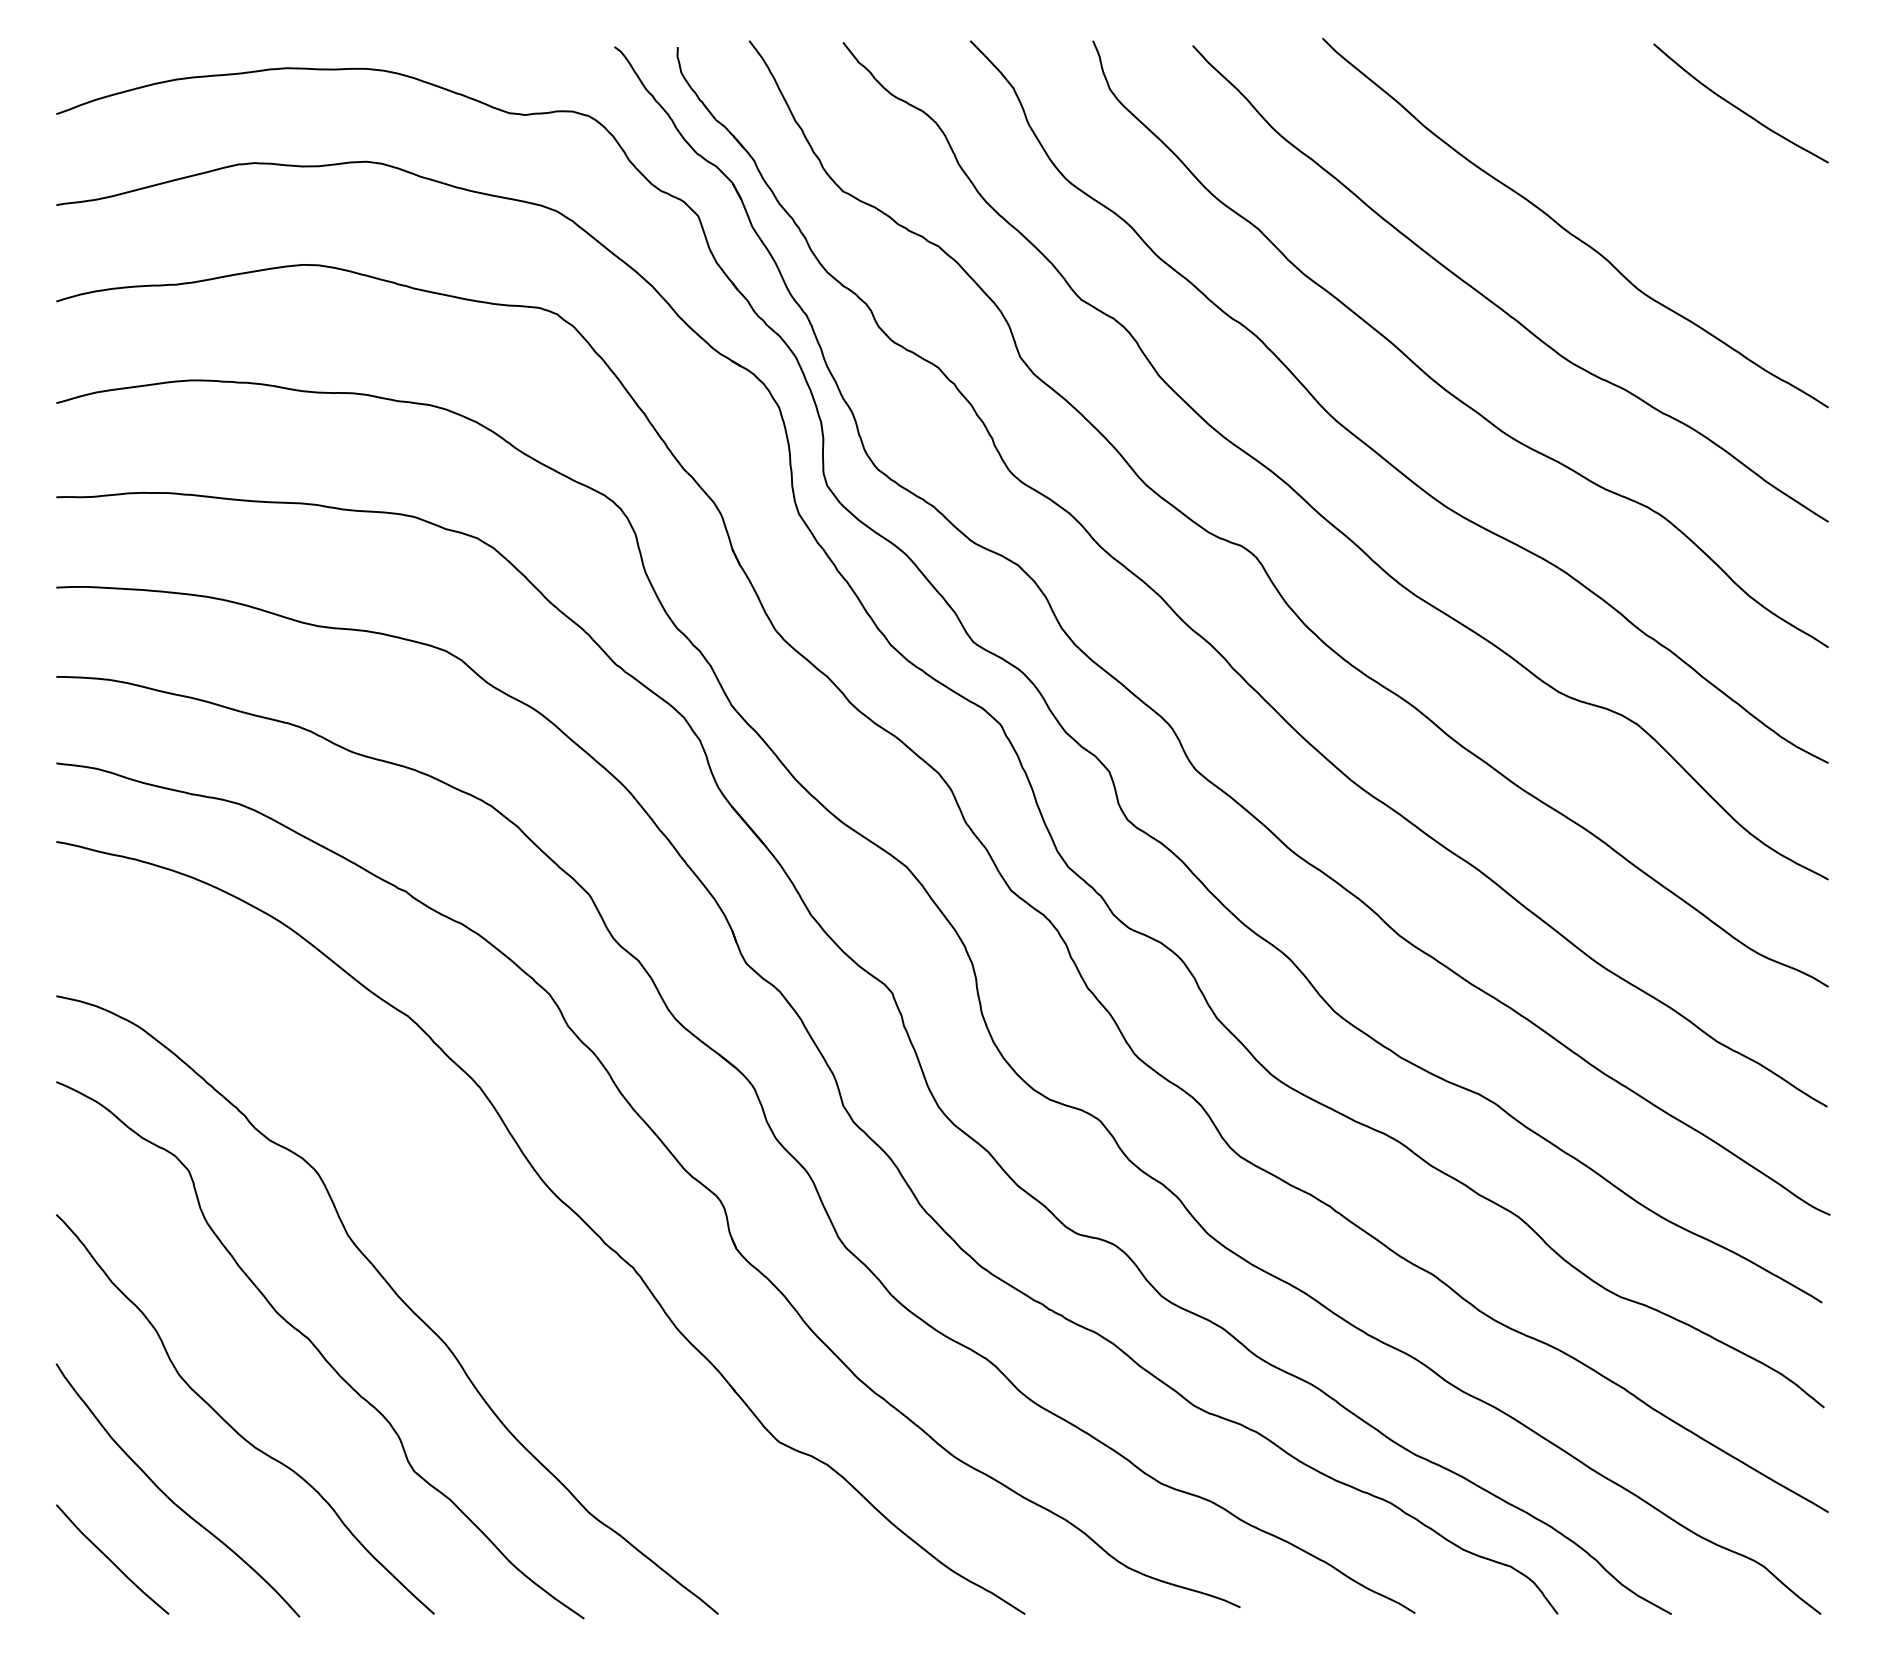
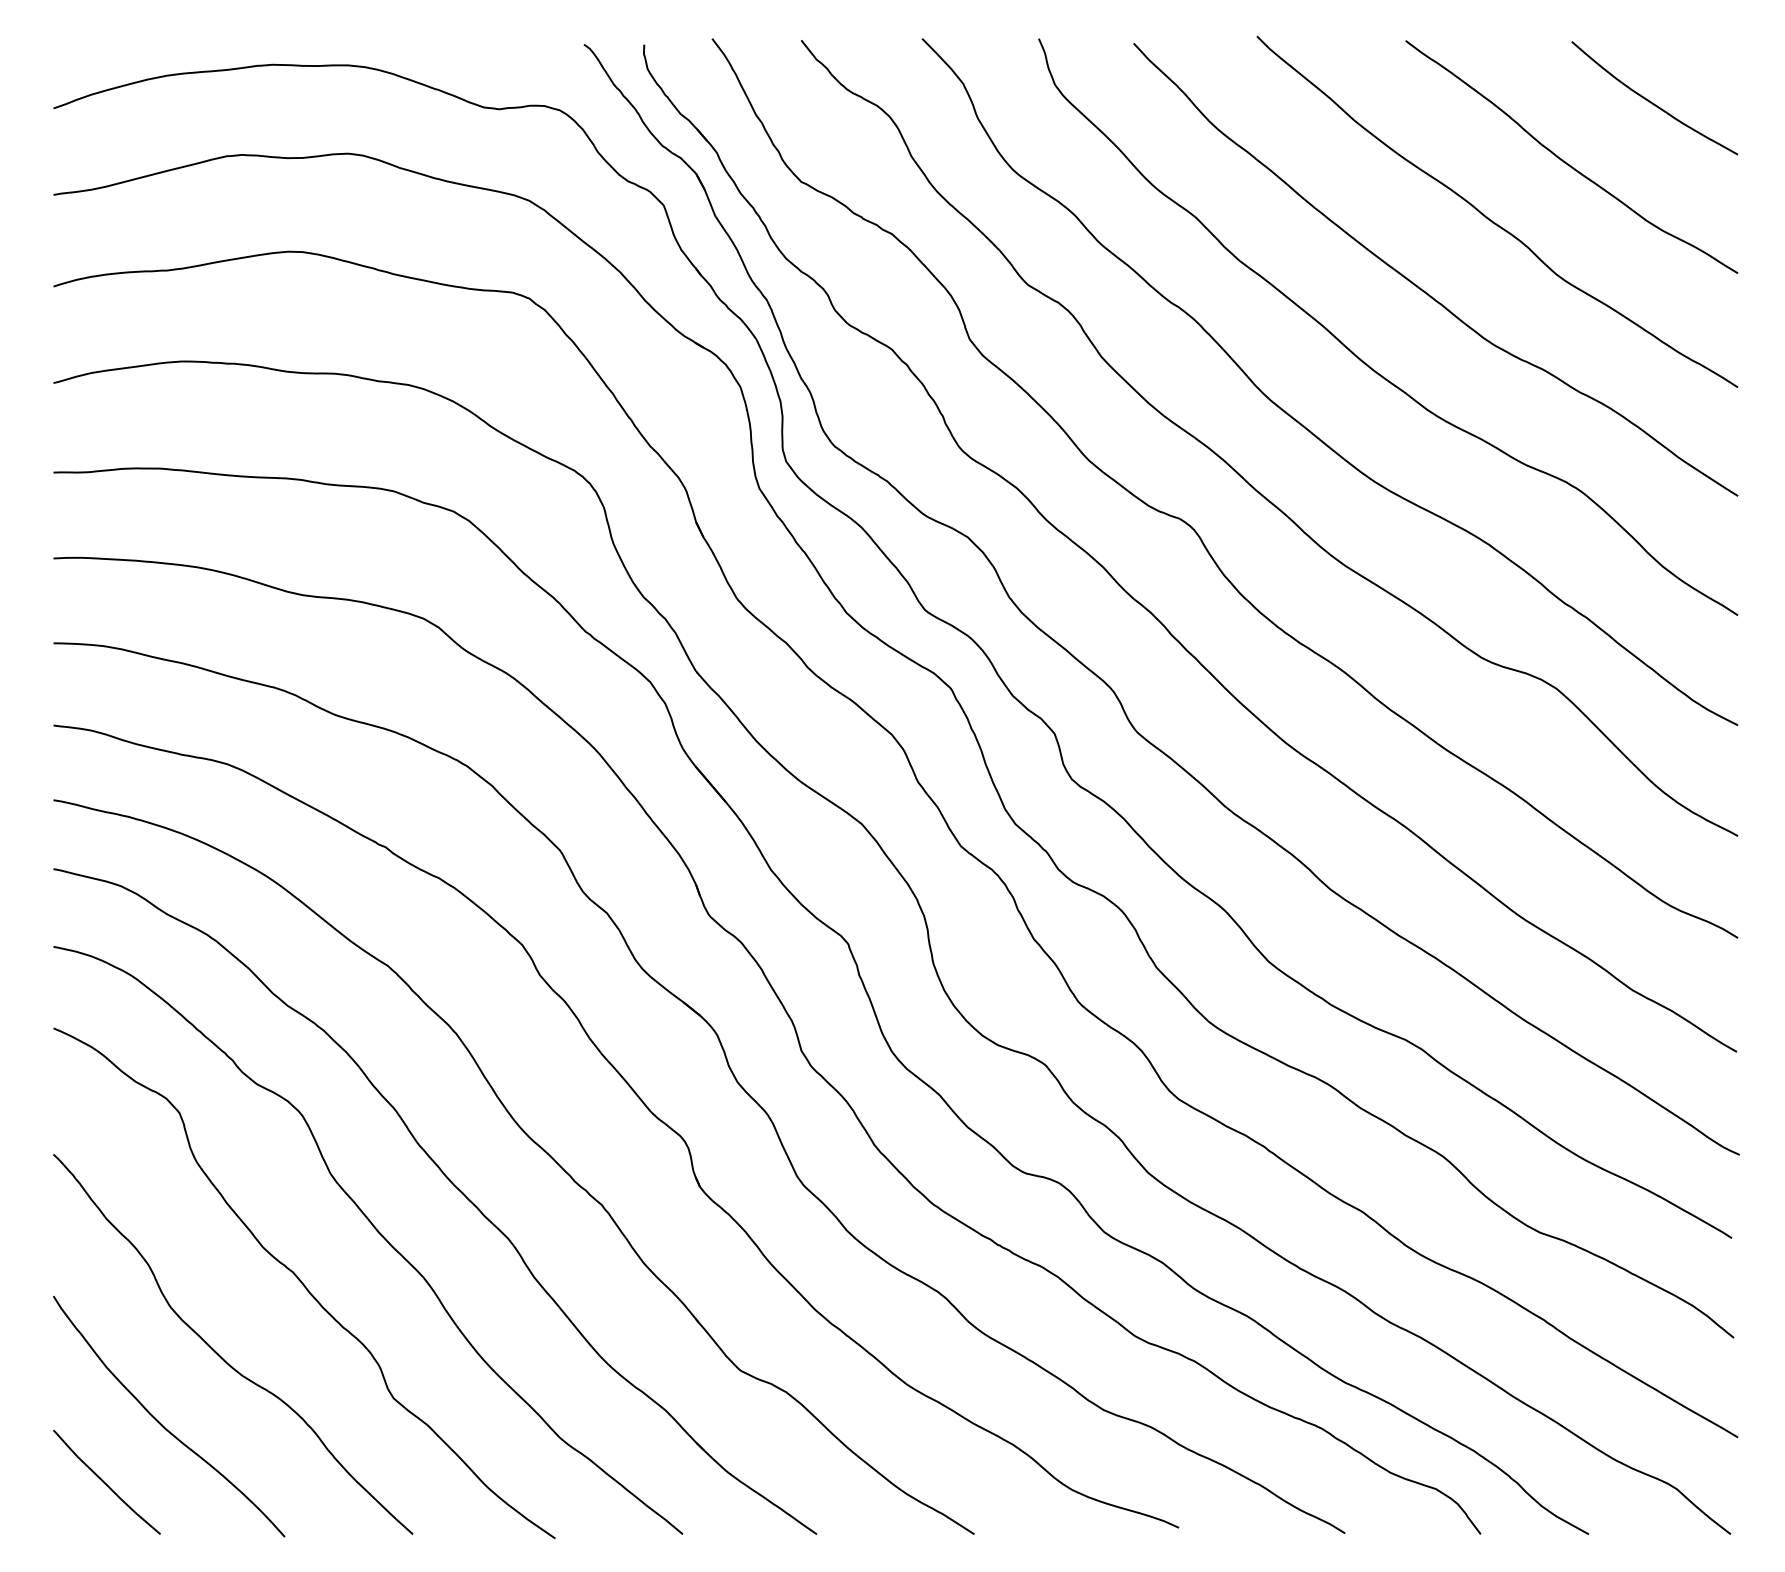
curve: (1649, 171) -> (1567, 162), added
part: (477, 1248) -> (453, 1186), added

